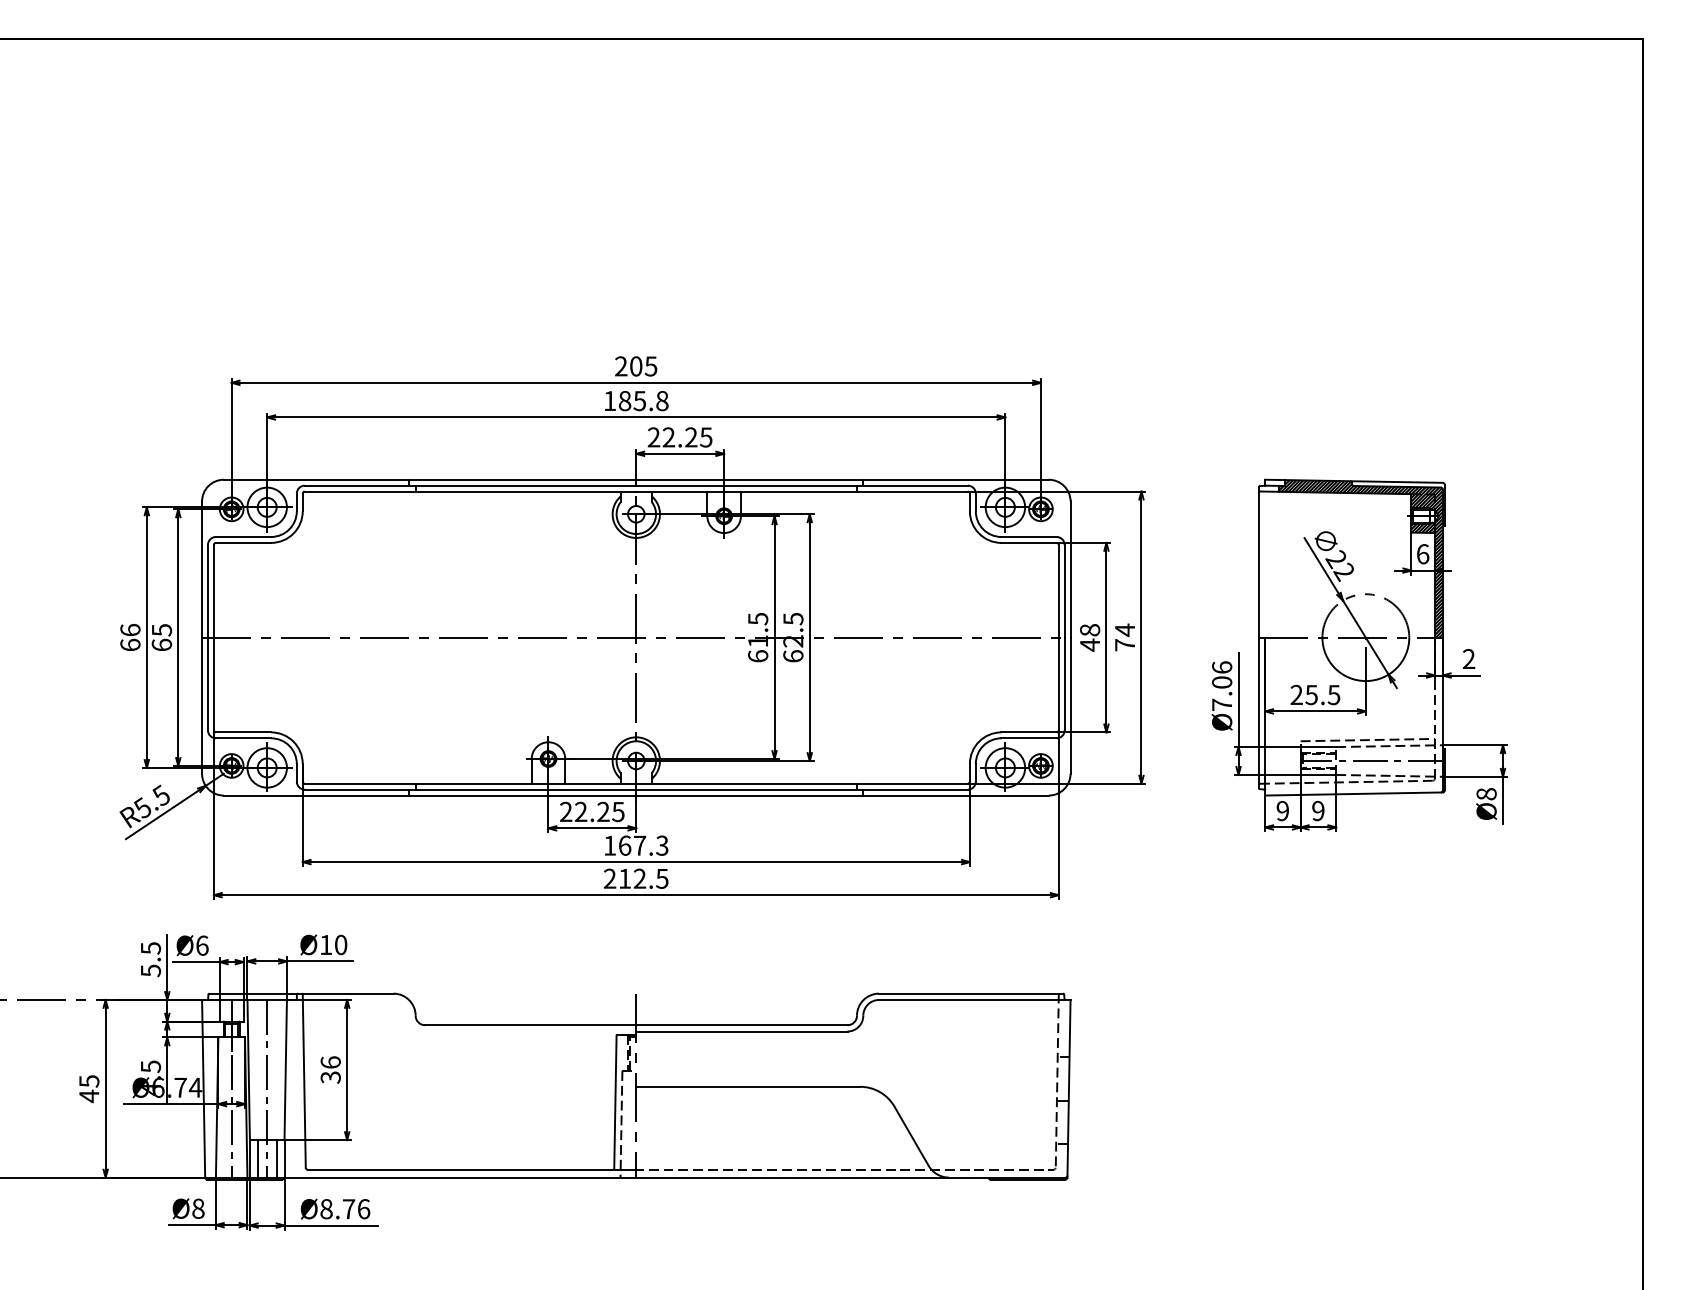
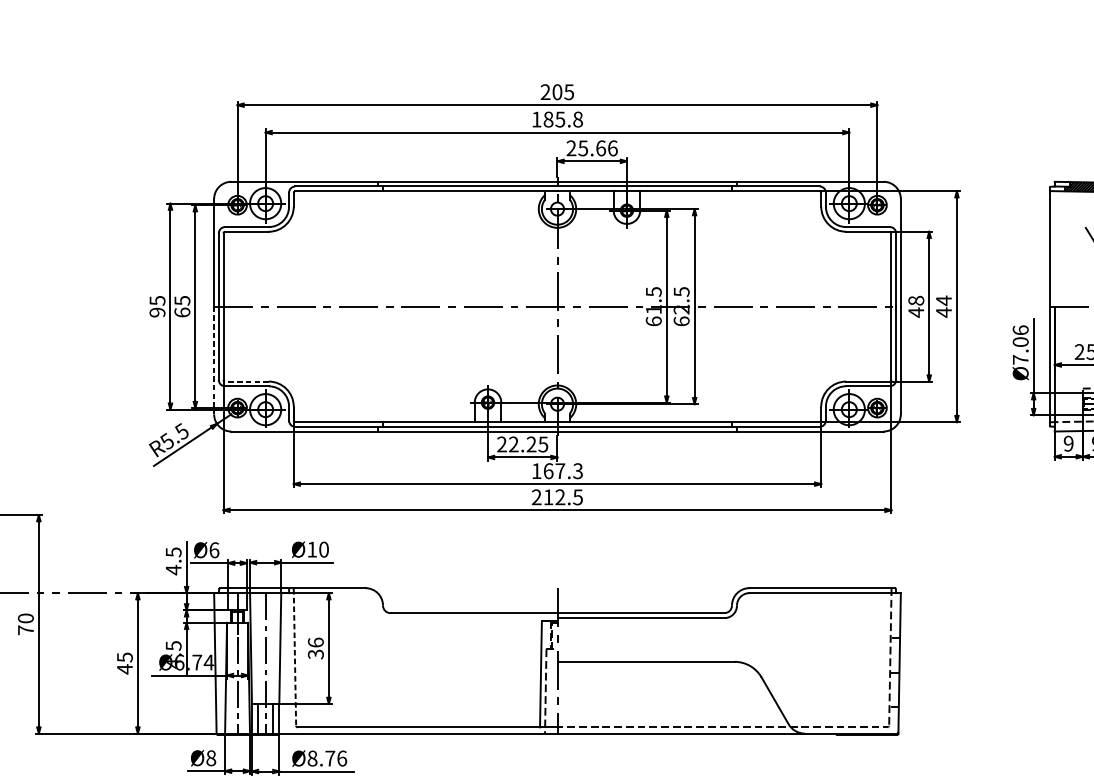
text: (687, 437) -> (597, 148), 22.25 -> 25.66
text: (130, 637) -> (157, 306), 66 -> 95
text: (1124, 644) -> (943, 312), 74 -> 44
line: (202, 706) -> (214, 361), solid -> dashed
line: (243, 732) -> (246, 381), solid -> dashed
text: (151, 970) -> (174, 569), 5.5 -> 4.5
line: (304, 1081) -> (295, 657), solid -> dashed

